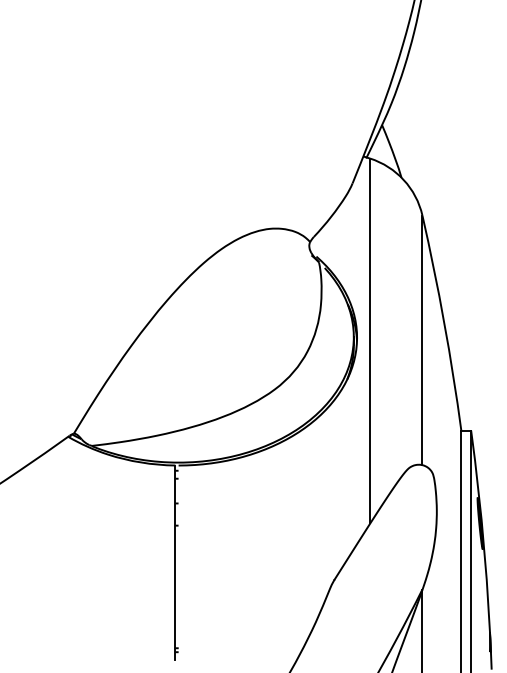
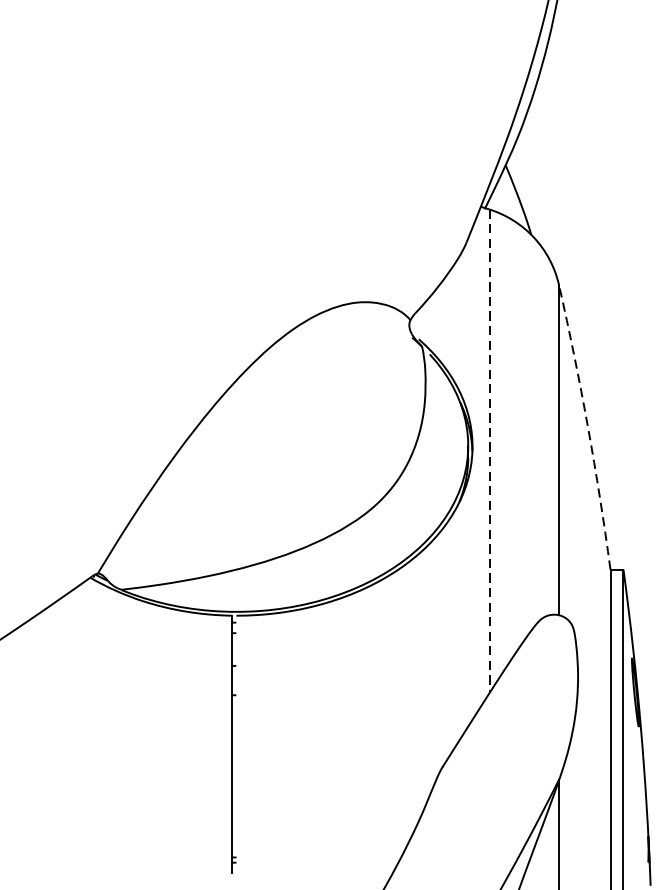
arc: (444, 322) -> (588, 426), solid -> dashed
line: (370, 341) -> (490, 451), solid -> dashed

